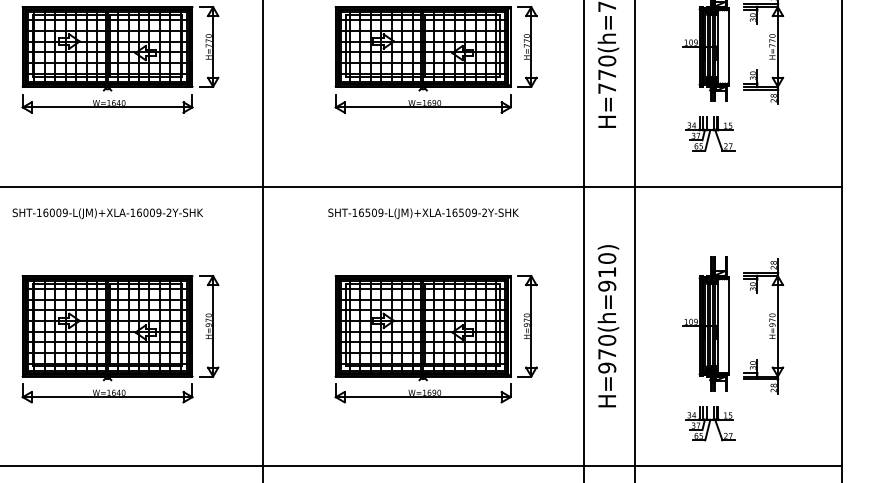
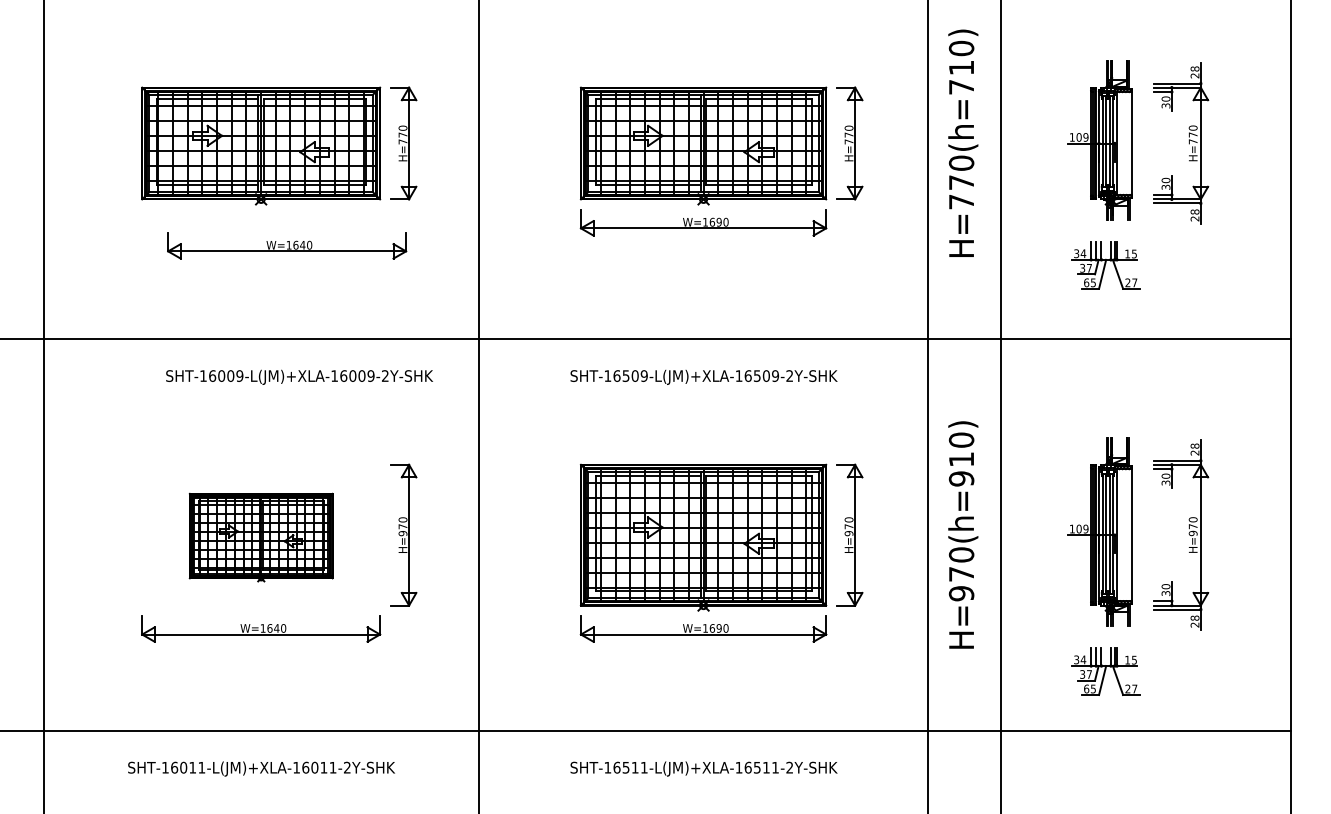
part: (107, 103) -> (287, 245), moved
text: (107, 213) -> (299, 376), moved
part: (107, 327) -> (261, 537), size x0.6

